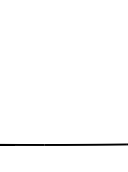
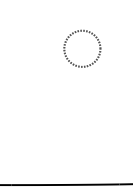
part: (95, 28) -> (78, 32), added

